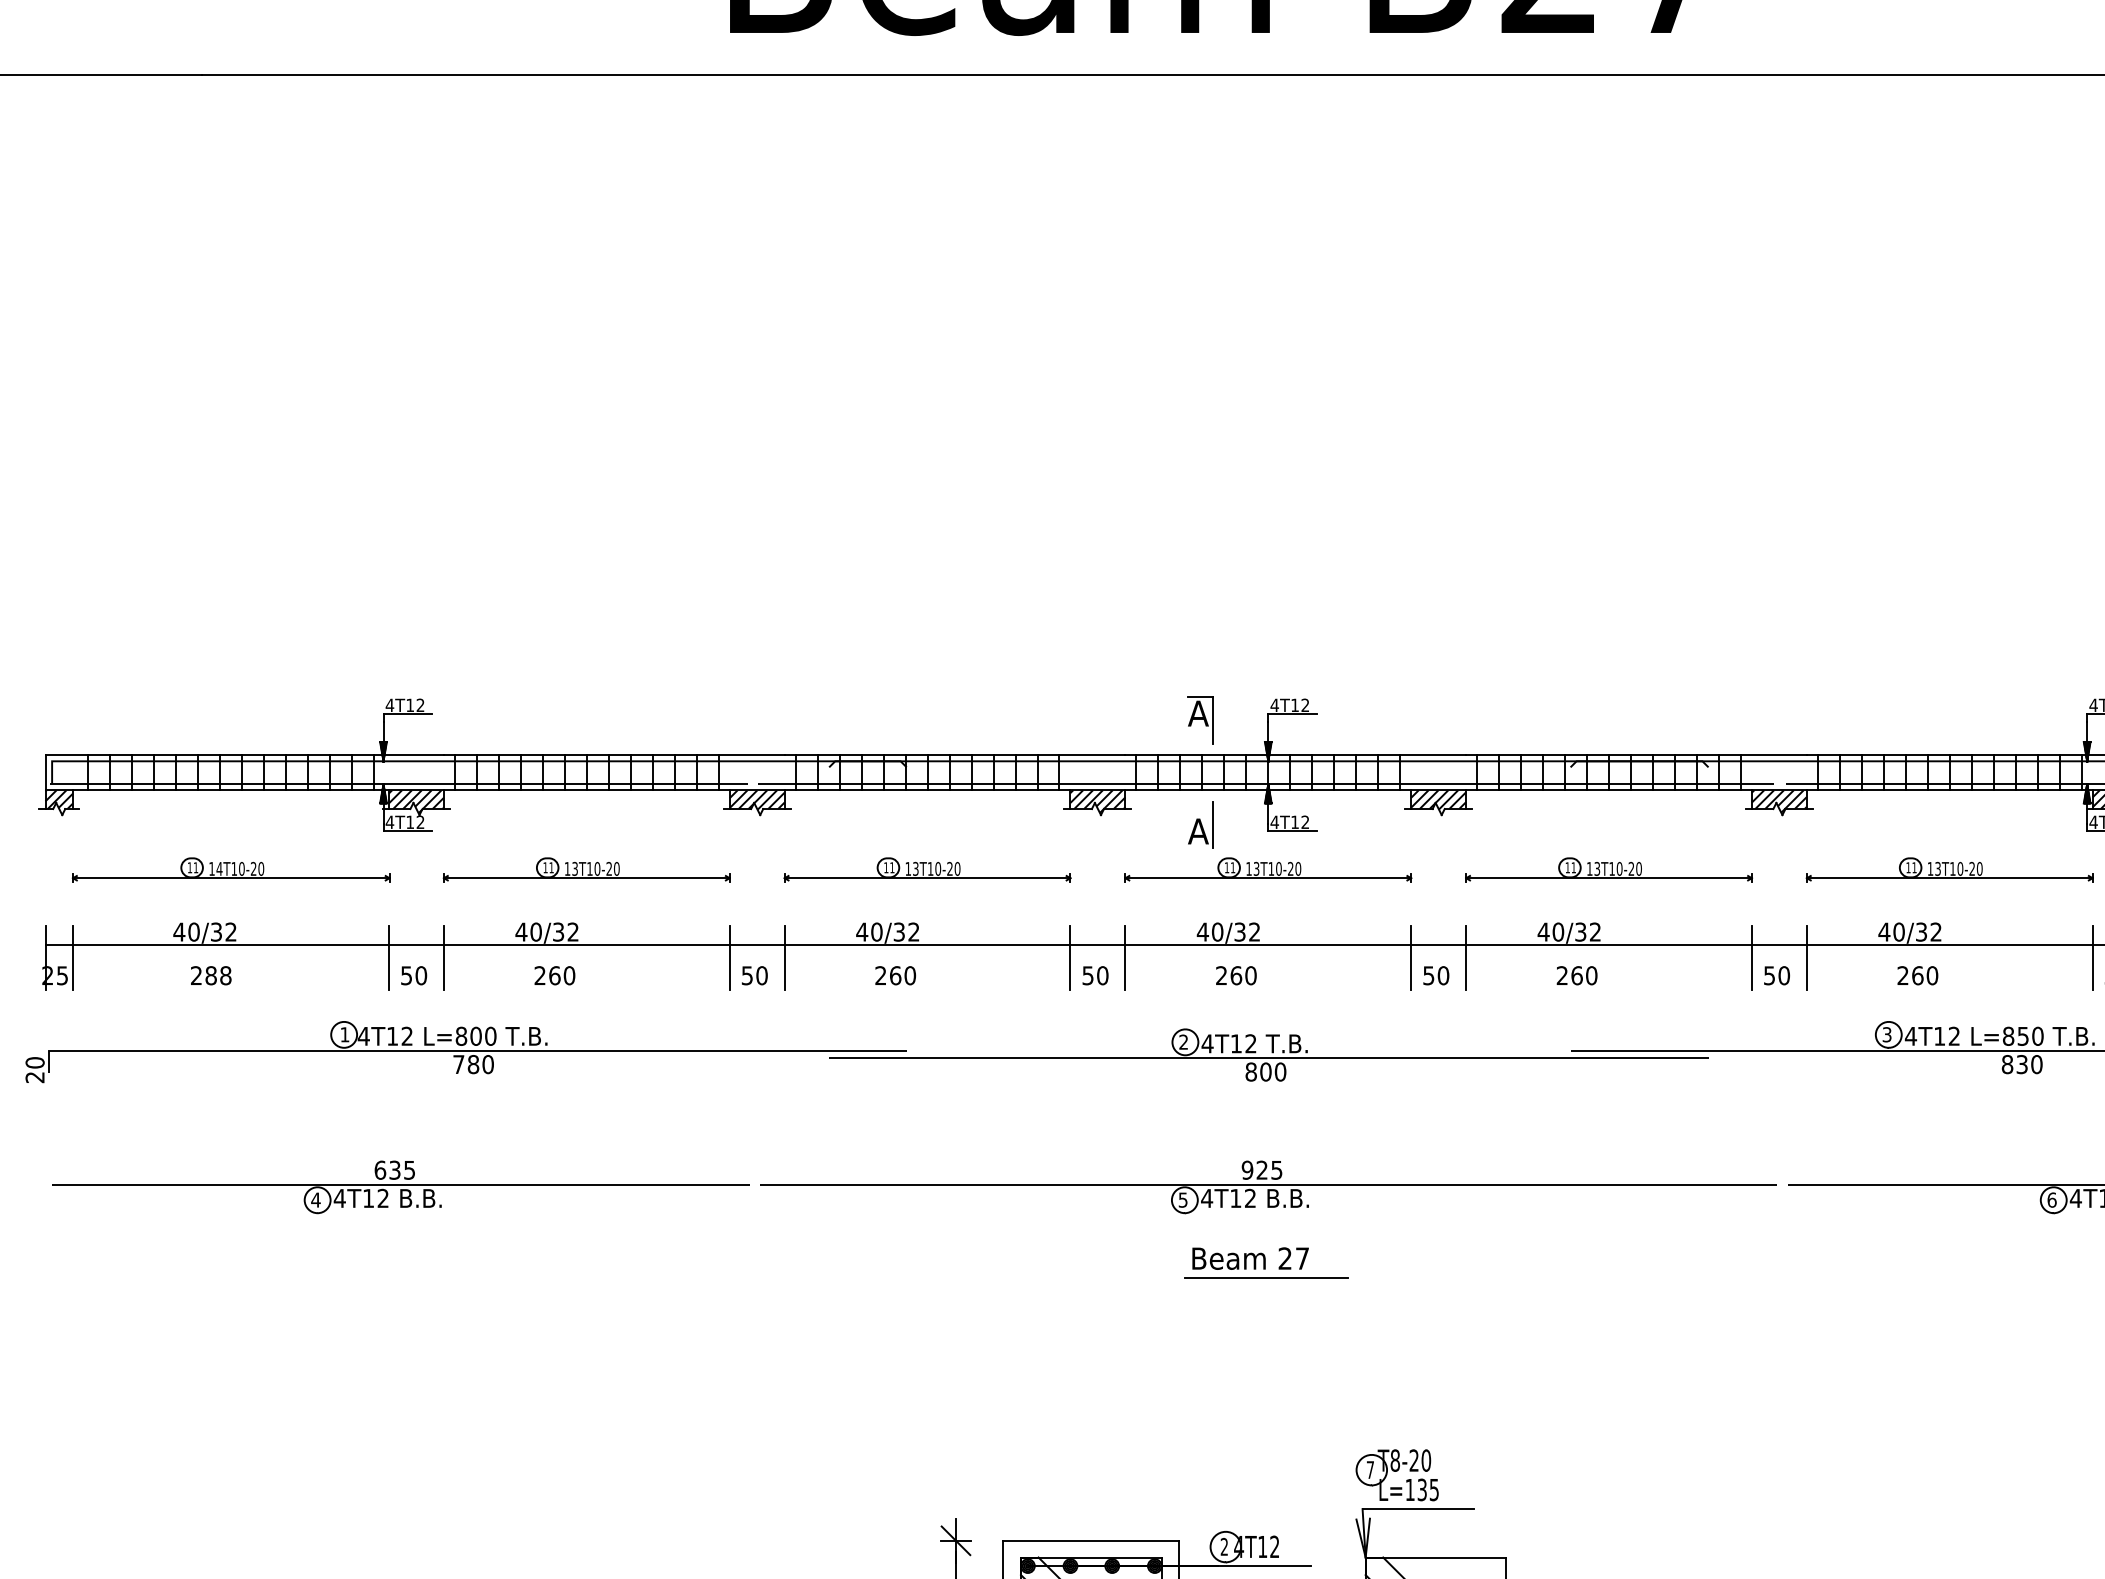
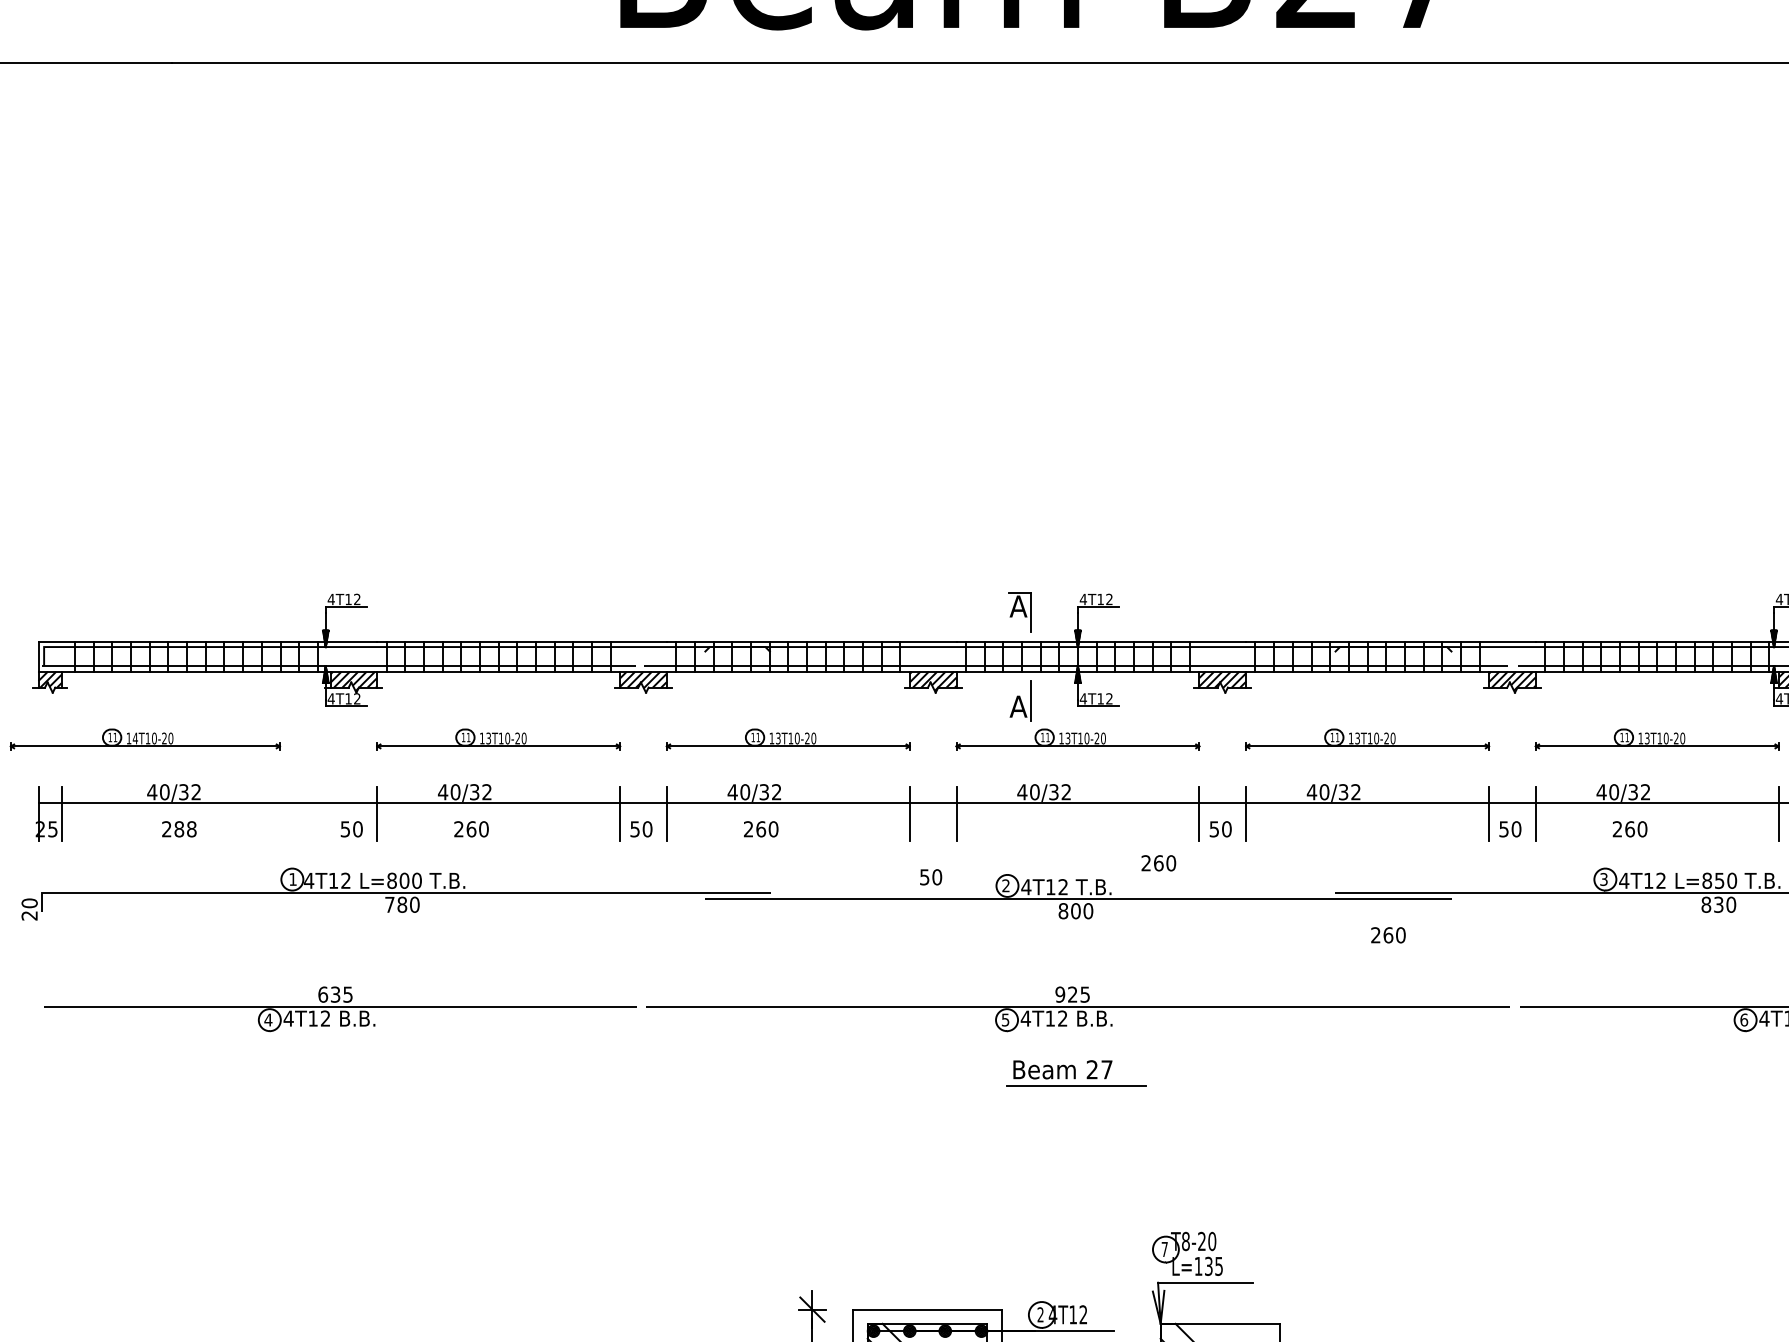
part: (231, 870) -> (145, 739), moved
line: (389, 958) -> (330, 814), removed
text: (1096, 975) -> (931, 877), moved
text: (1236, 975) -> (1158, 863), moved
text: (1577, 975) -> (1388, 935), moved

